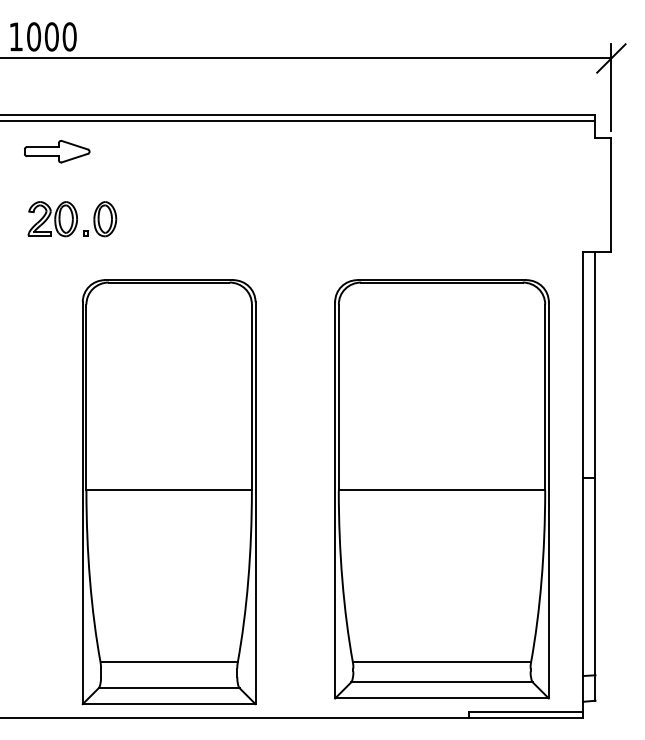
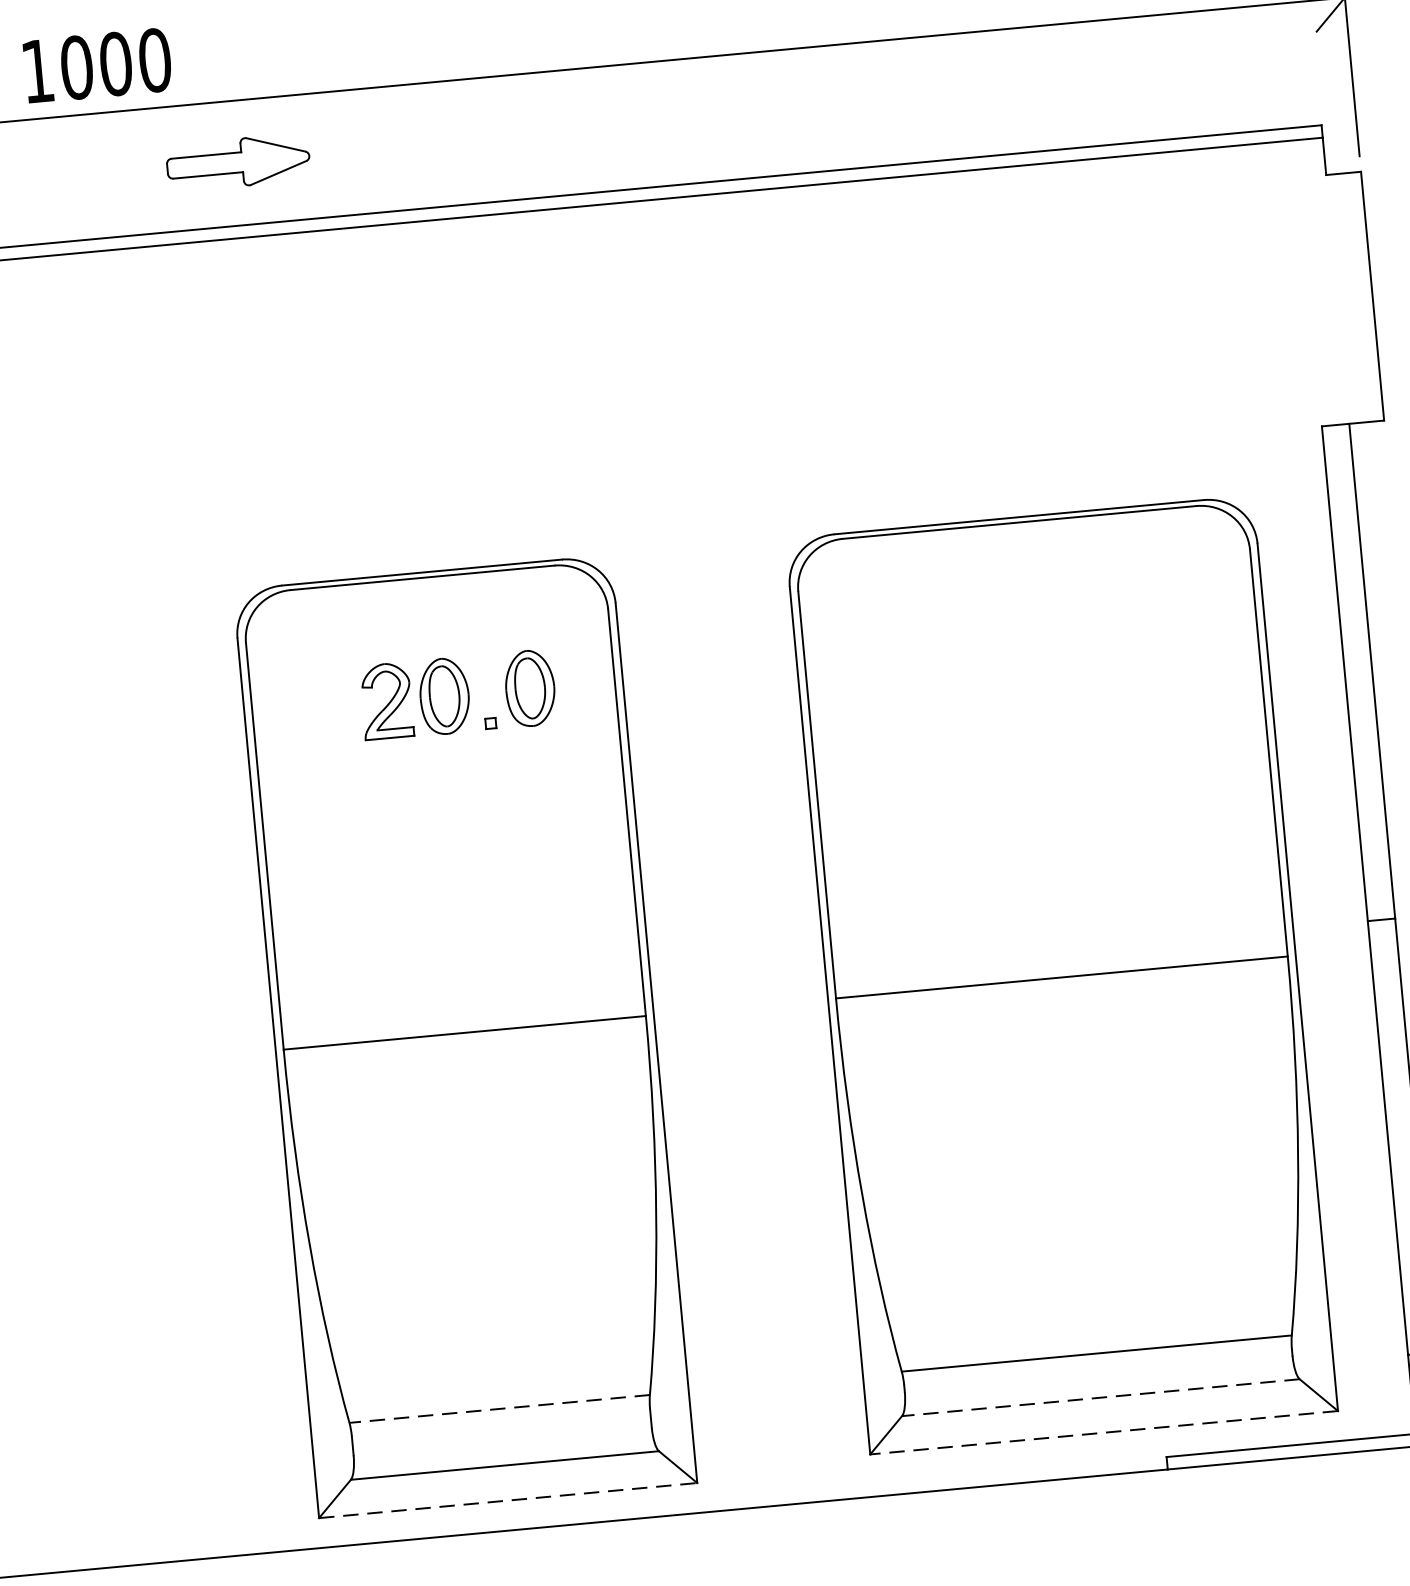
part: (57, 151) -> (239, 162), moved
part: (72, 219) -> (458, 695), moved
line: (169, 662) -> (500, 1409), solid -> dashed
line: (442, 682) -> (1101, 1397), solid -> dashed
line: (442, 698) -> (1105, 1432), solid -> dashed
line: (169, 704) -> (508, 1501), solid -> dashed

